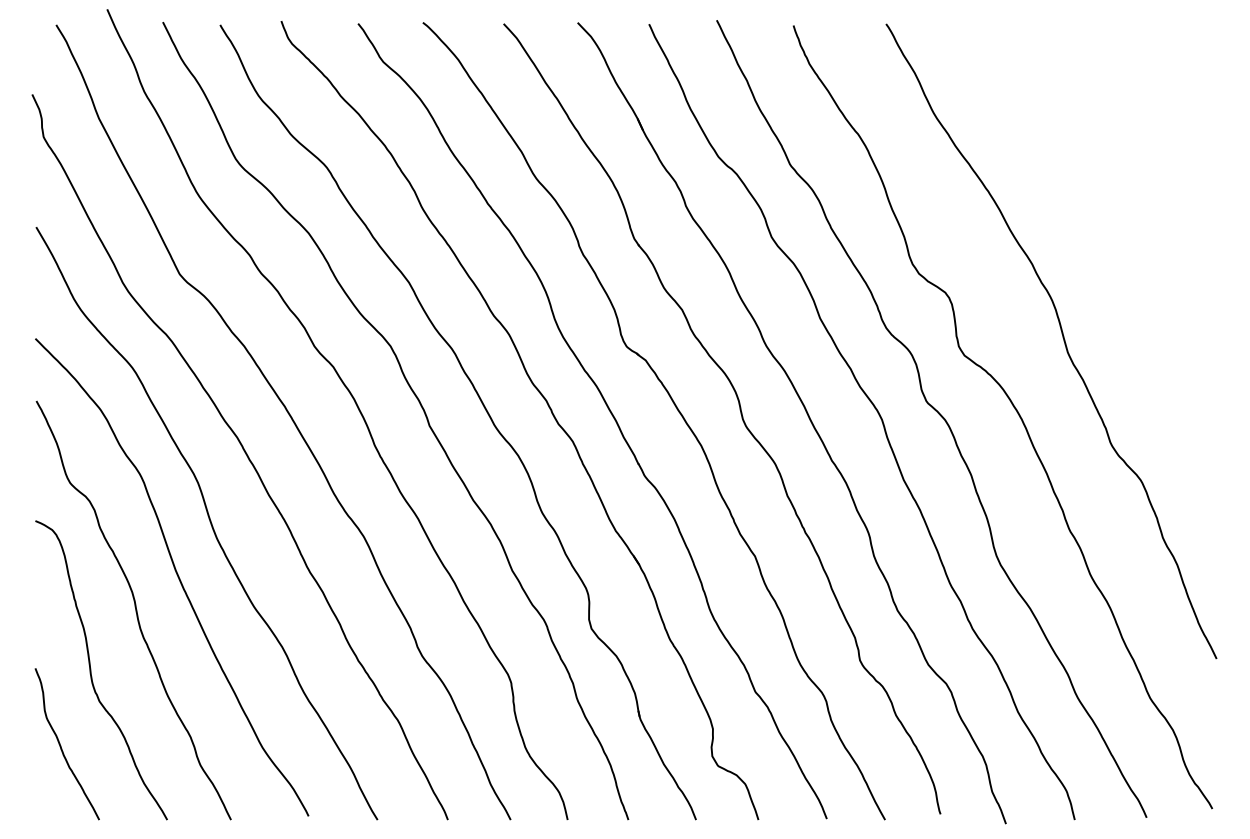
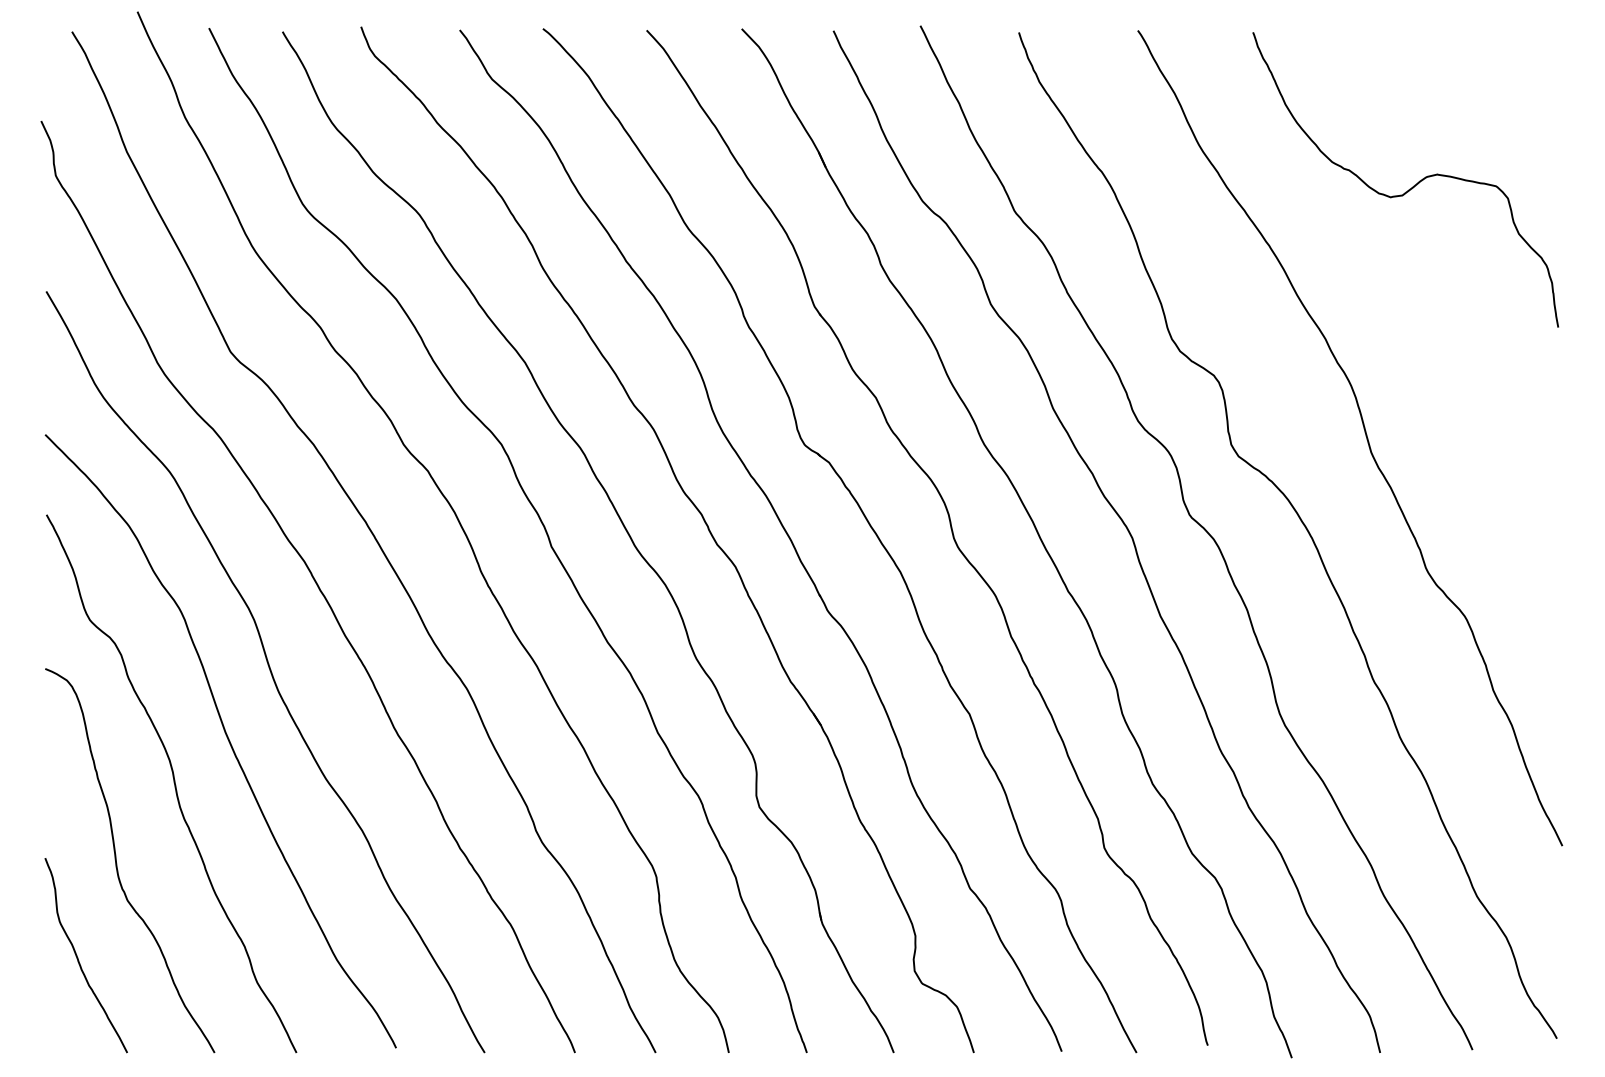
curve: (1099, 145) -> (1412, 186), added

